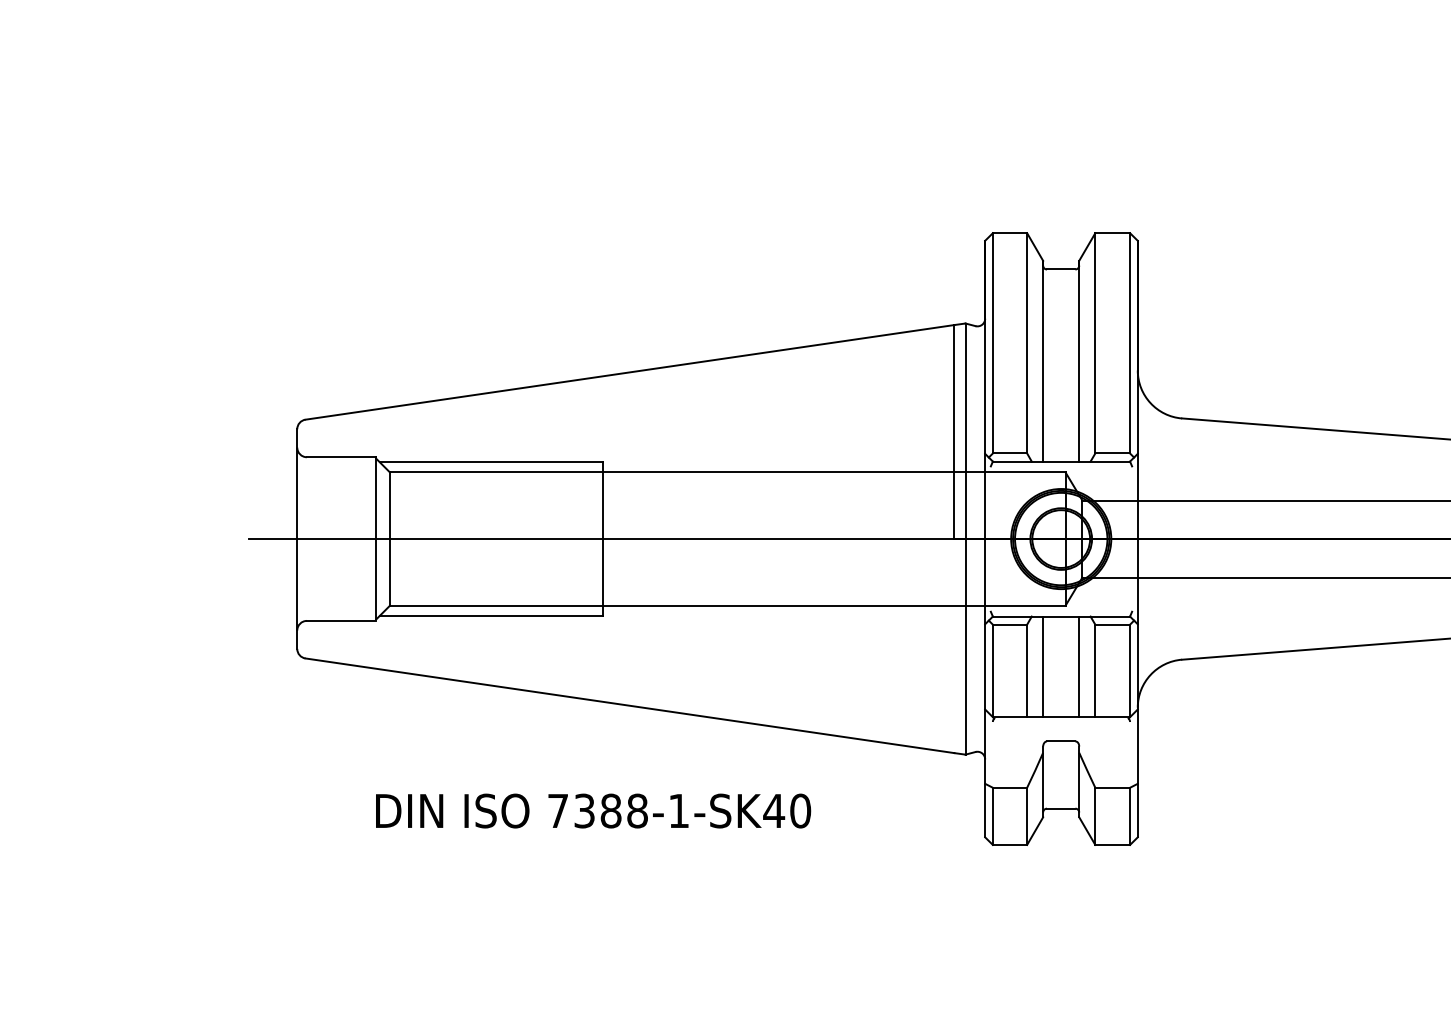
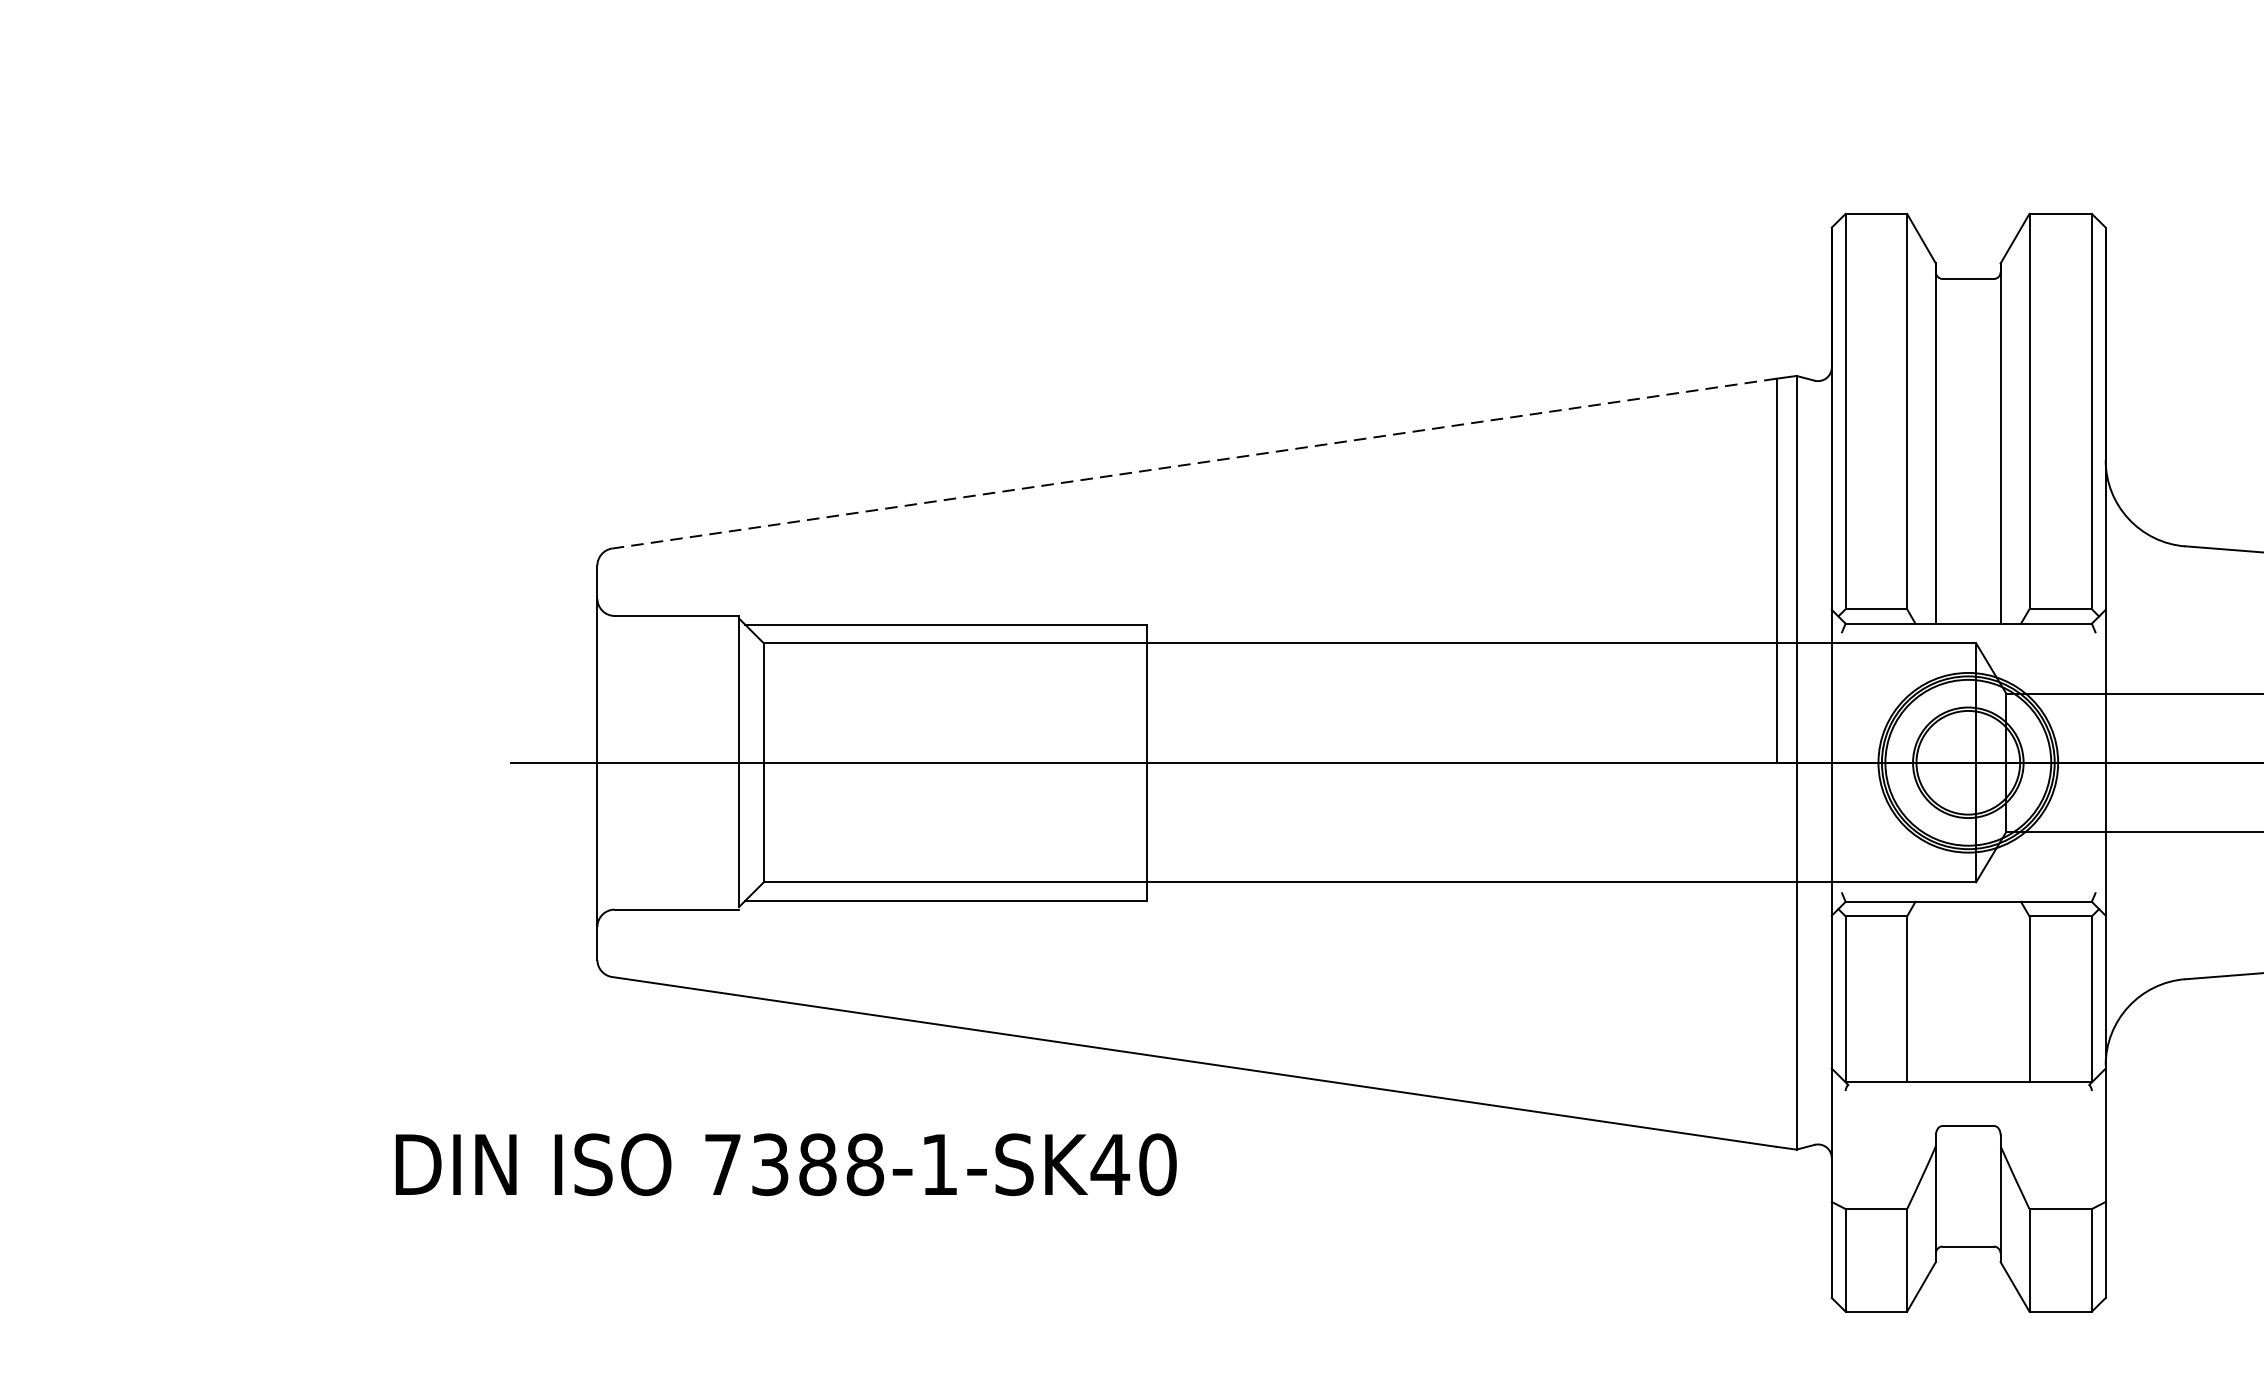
line: (629, 372) -> (1193, 463), solid -> dashed
line: (1043, 666) -> (1936, 991), removed
line: (1079, 666) -> (2001, 991), removed
text: (593, 810) -> (786, 1163), moved

